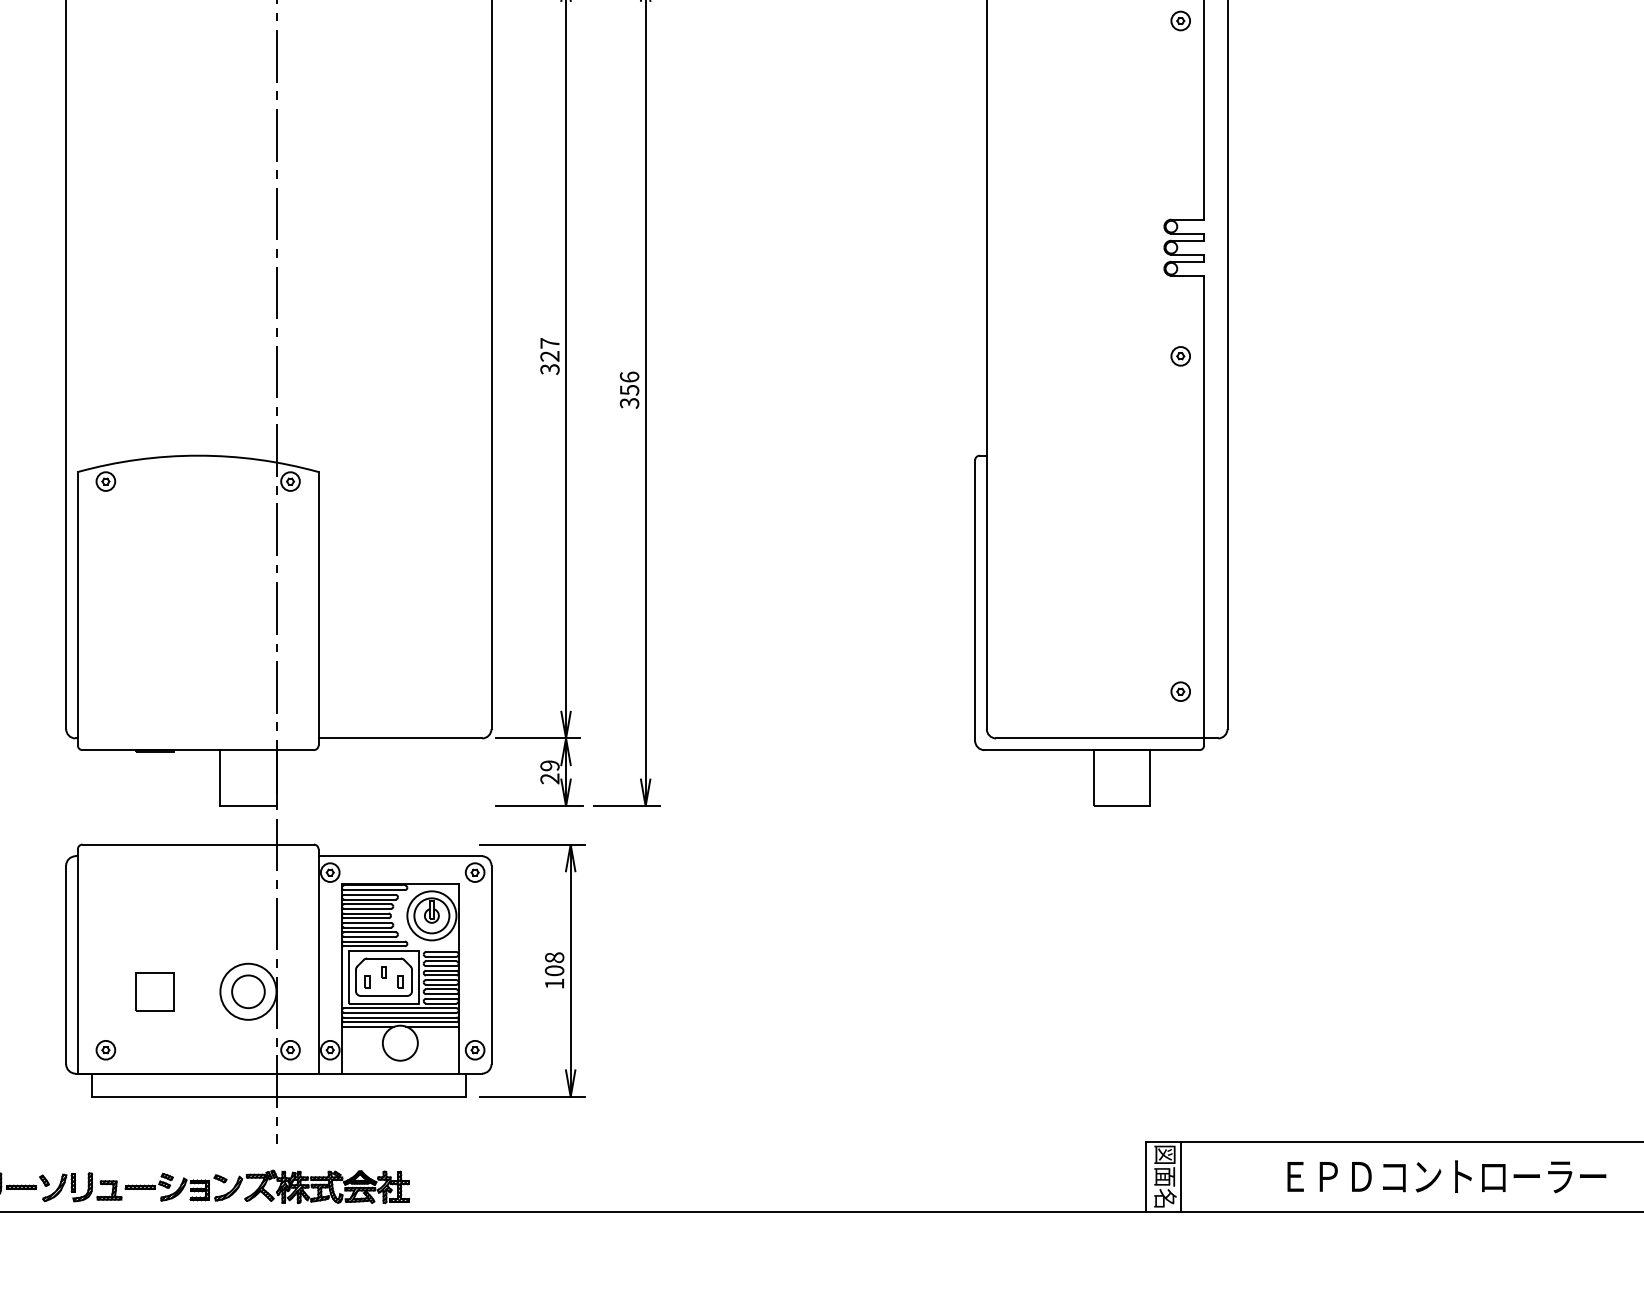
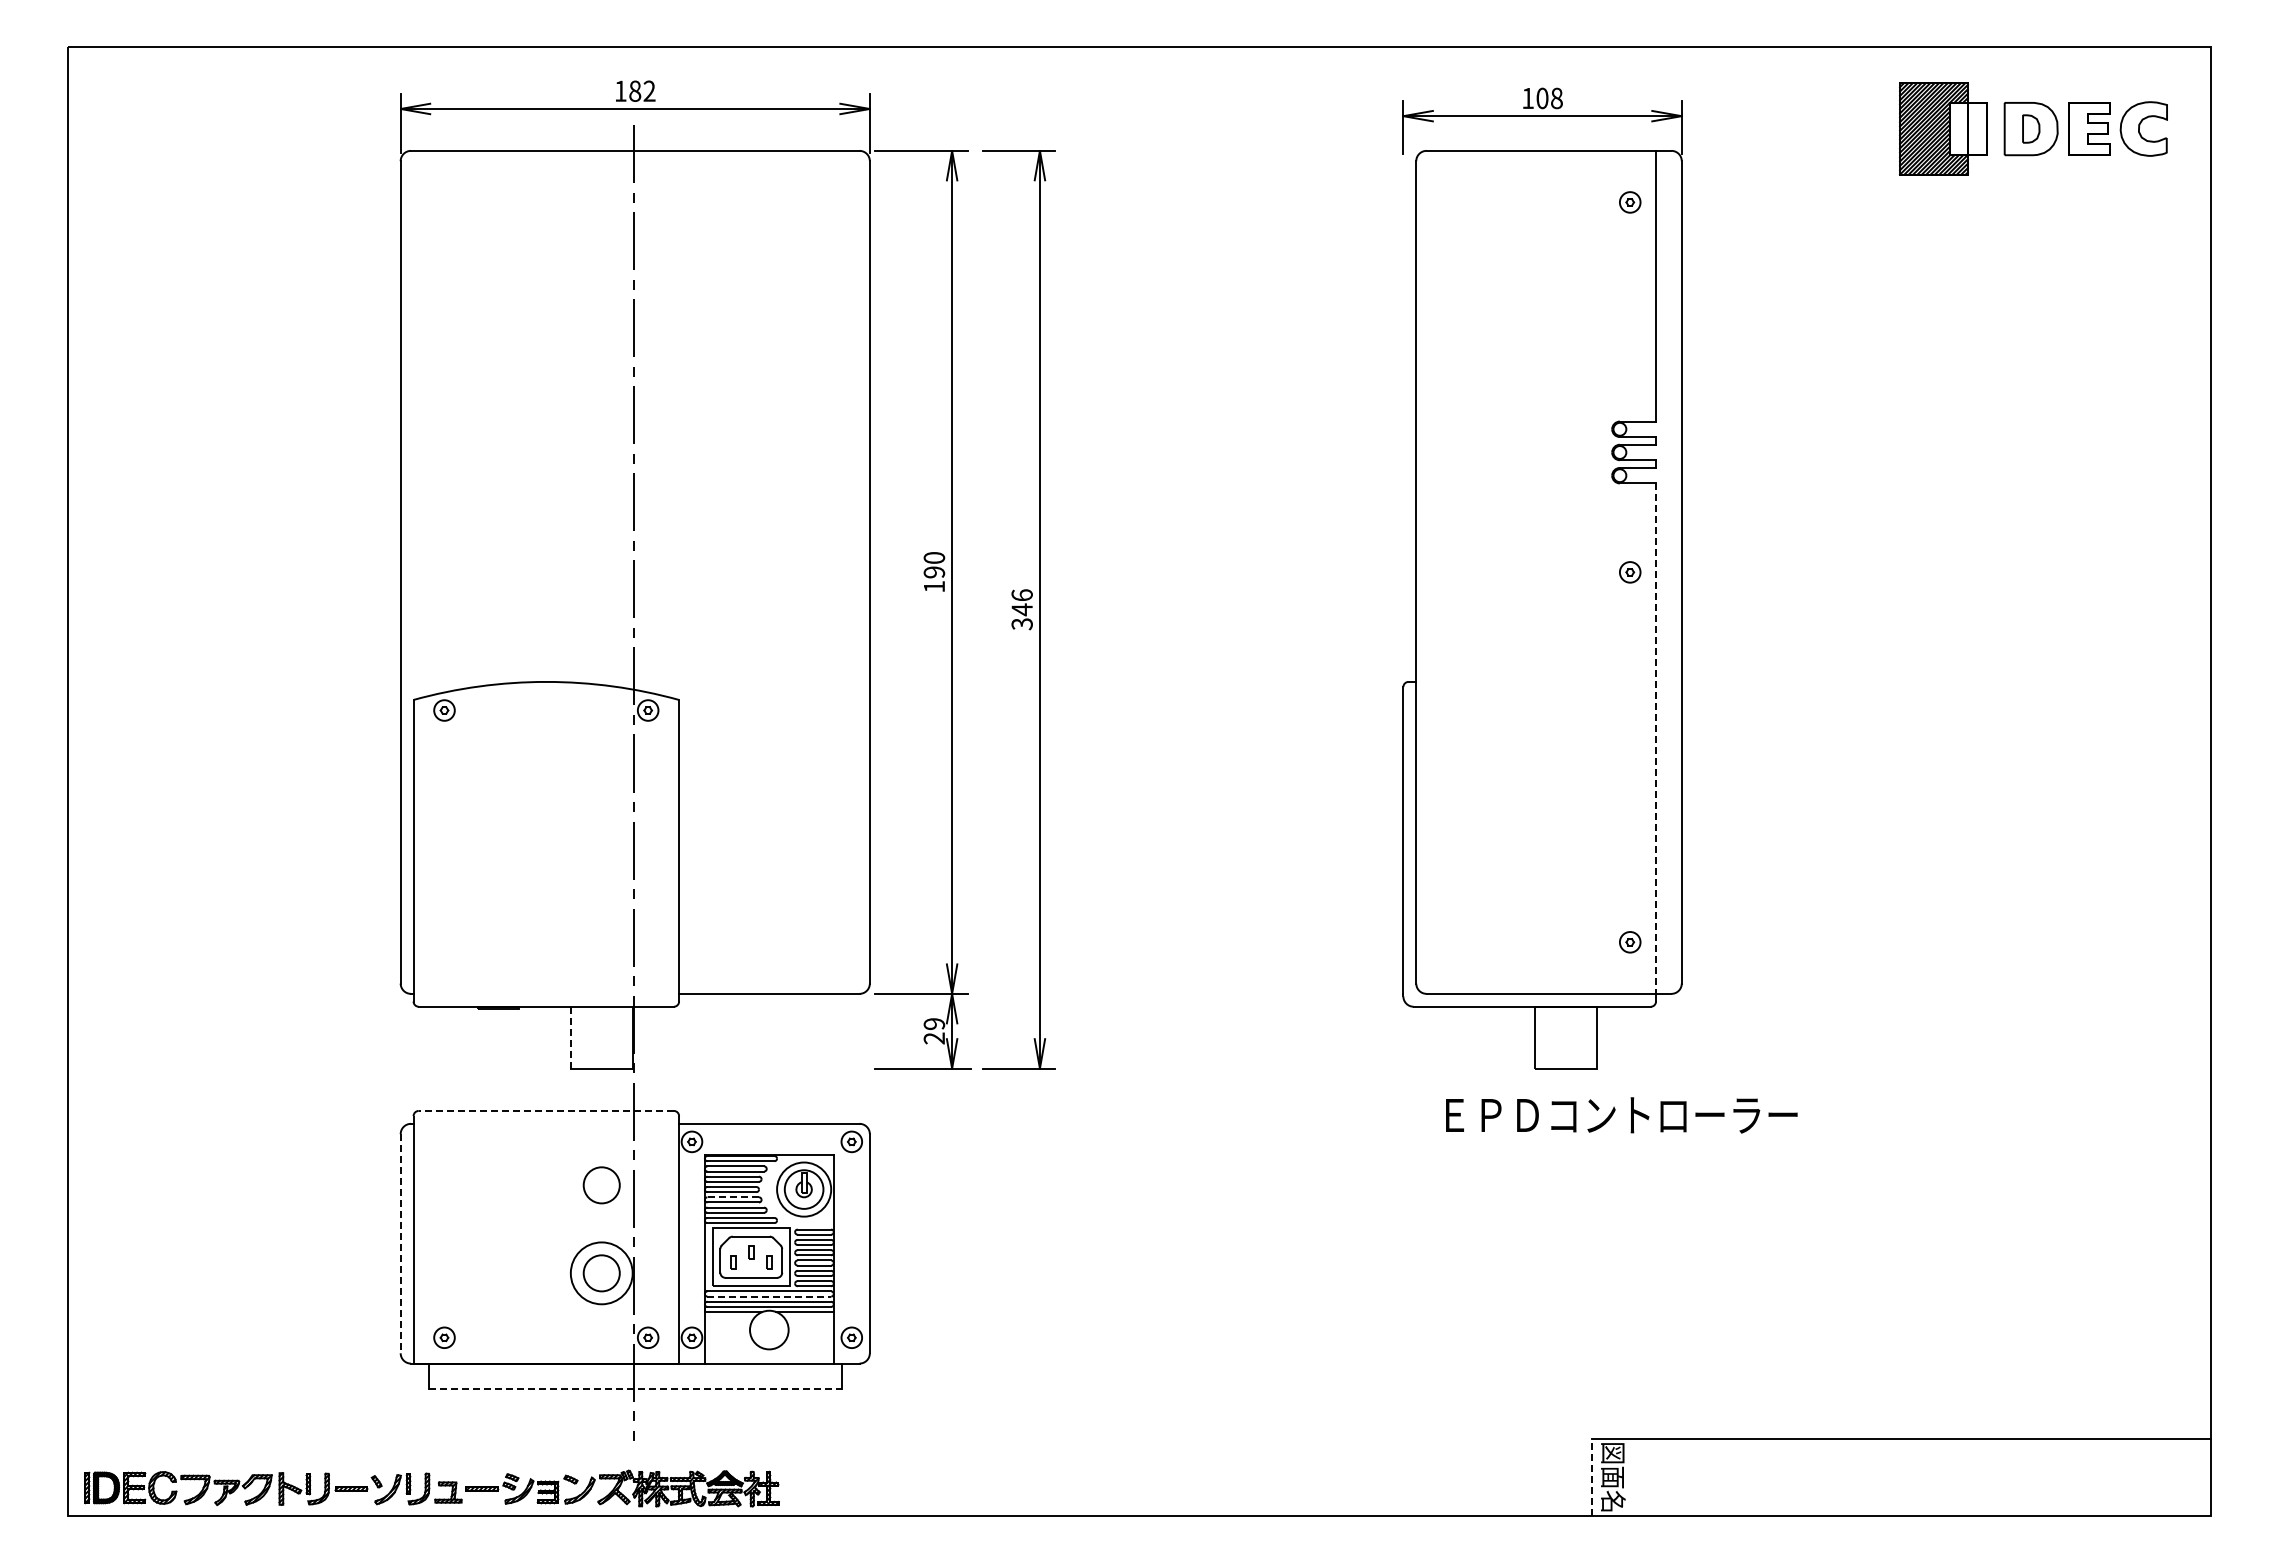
text: (550, 356) -> (934, 572), 327 -> 190
text: (628, 390) -> (1021, 609), 356 -> 346
line: (1204, 507) -> (1656, 739), solid -> dashed
line: (220, 778) -> (570, 1037), solid -> dashed
line: (198, 844) -> (546, 1110), solid -> dashed
circle: (248, 912) -> (601, 1185), added
line: (367, 923) -> (733, 1197), solid -> dashed
line: (66, 964) -> (400, 1243), solid -> dashed
part: (544, 970) -> (928, 1249), removed
part: (154, 991) -> (498, 1273), removed
line: (400, 1012) -> (769, 1296), solid -> dashed
line: (279, 1097) -> (635, 1389), solid -> dashed
line: (1145, 1176) -> (1591, 1477), solid -> dashed
line: (1181, 1176) -> (1630, 1477), removed
text: (1446, 1176) -> (1621, 1115), moved

